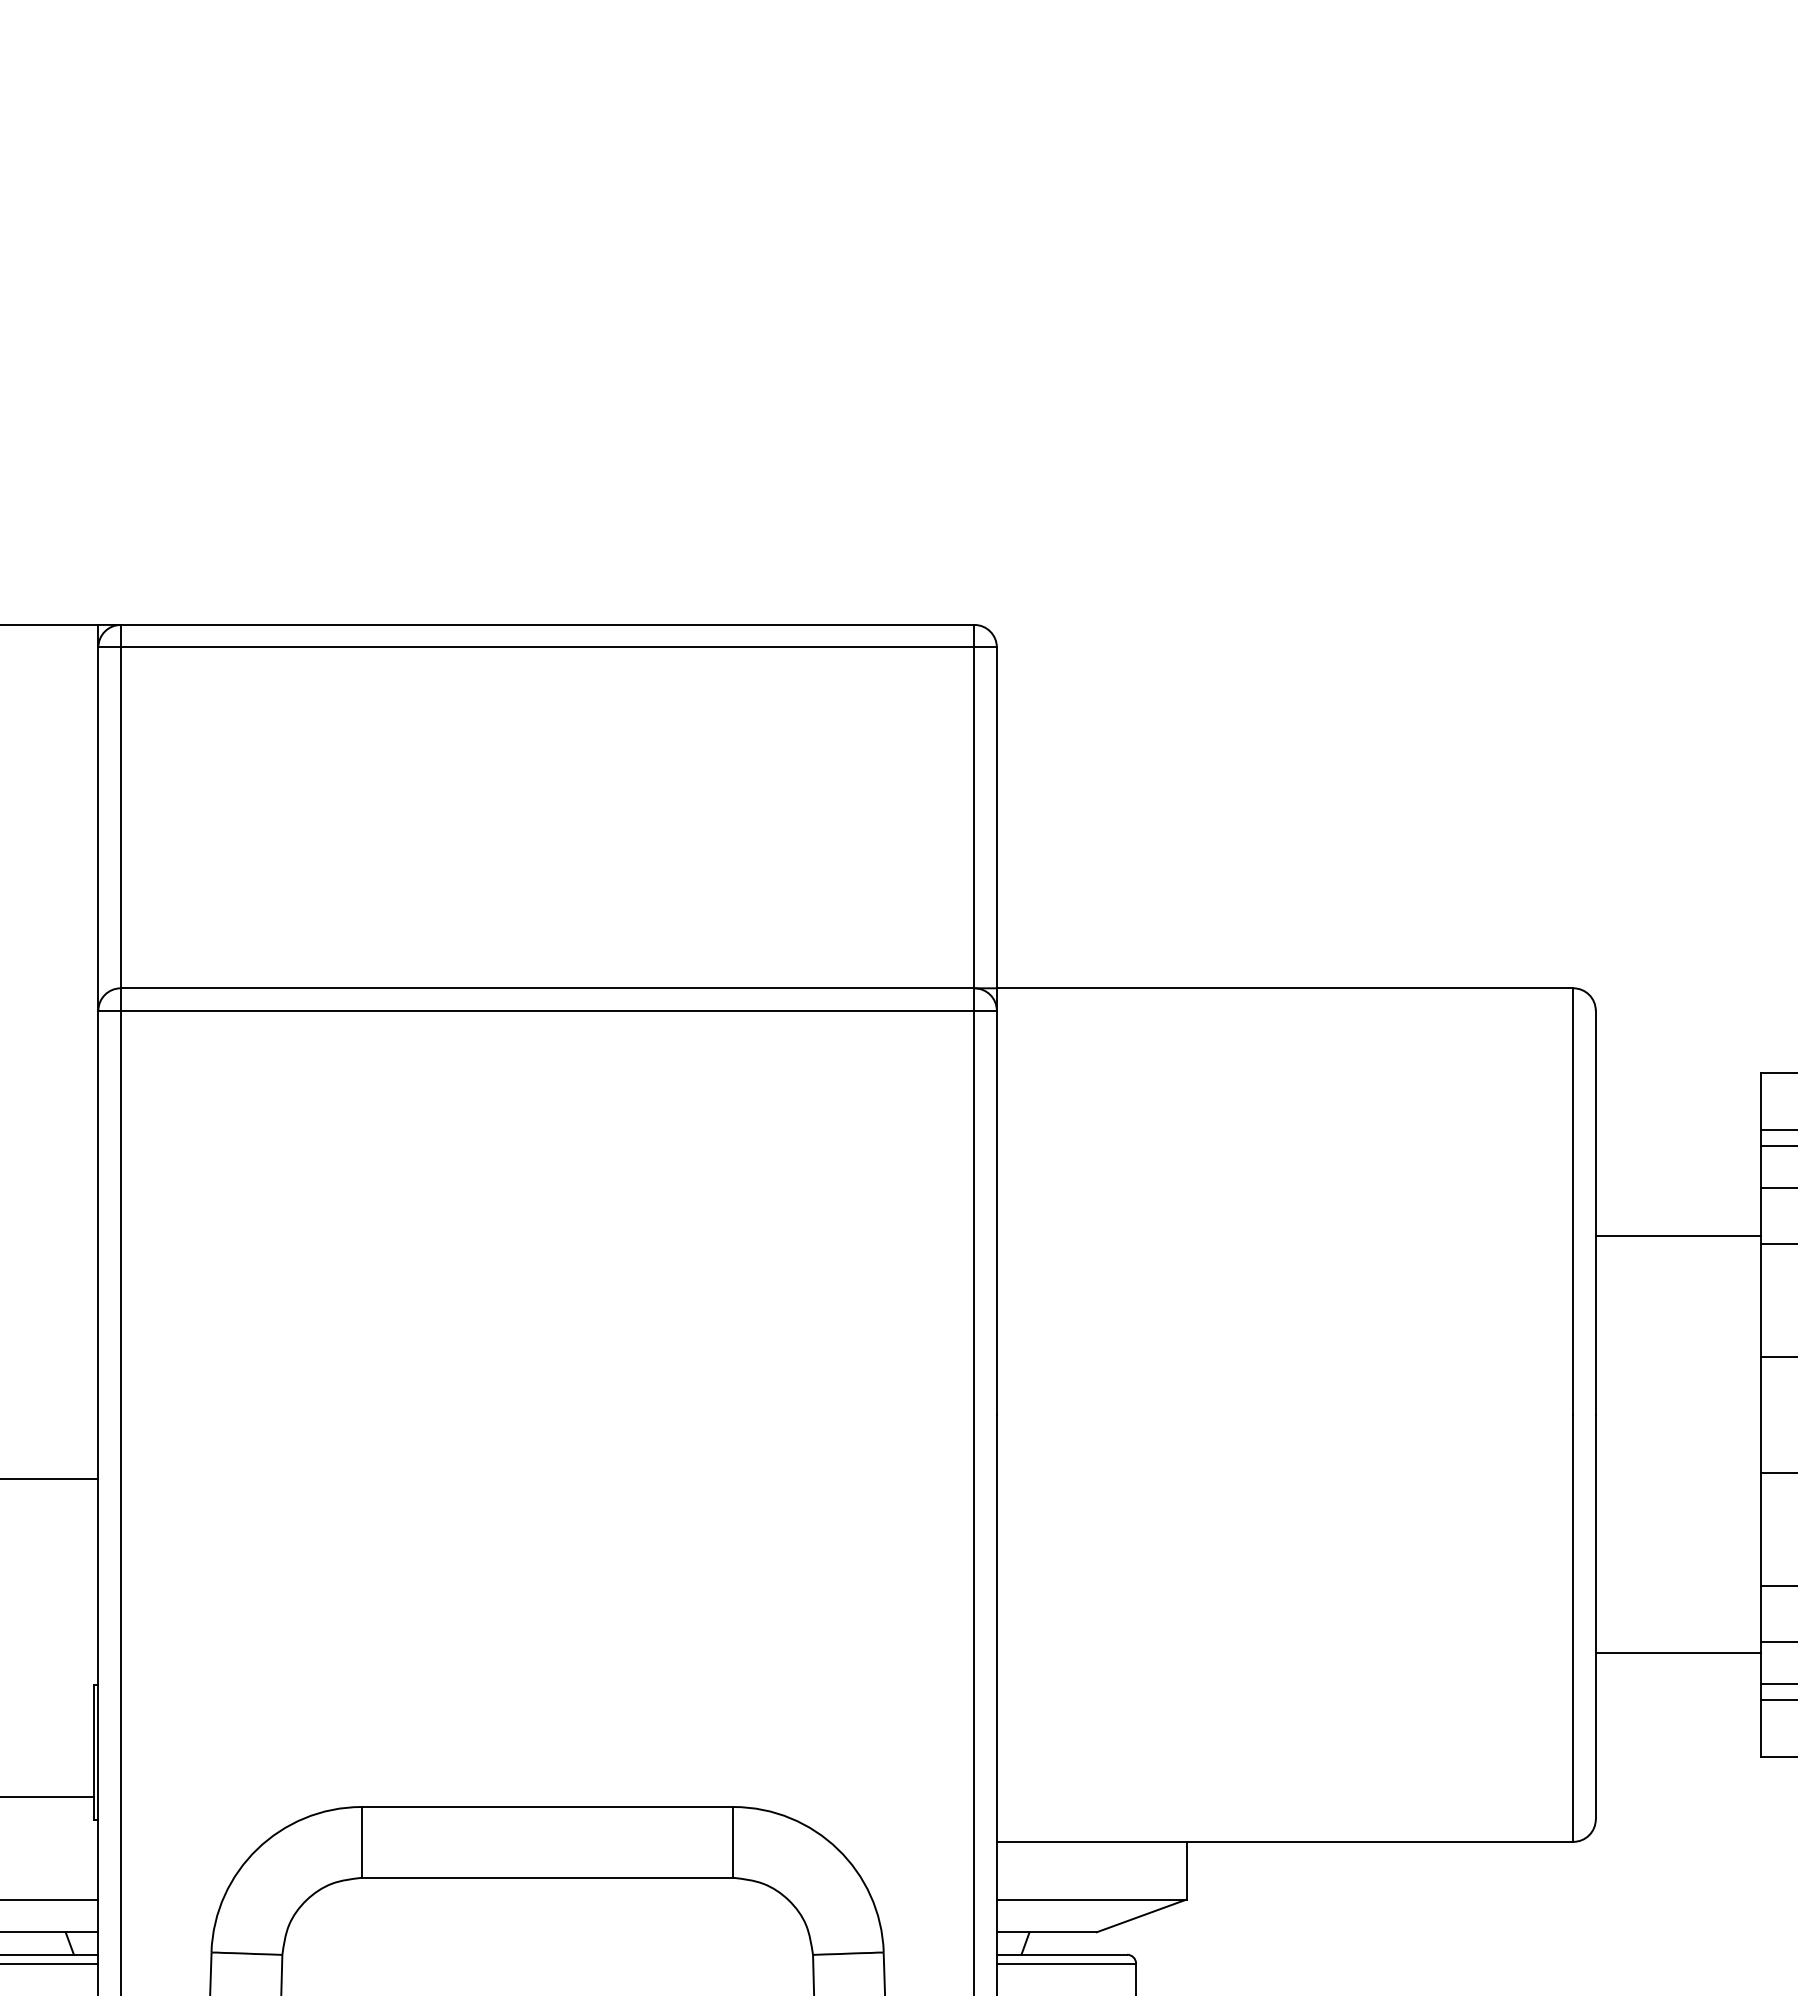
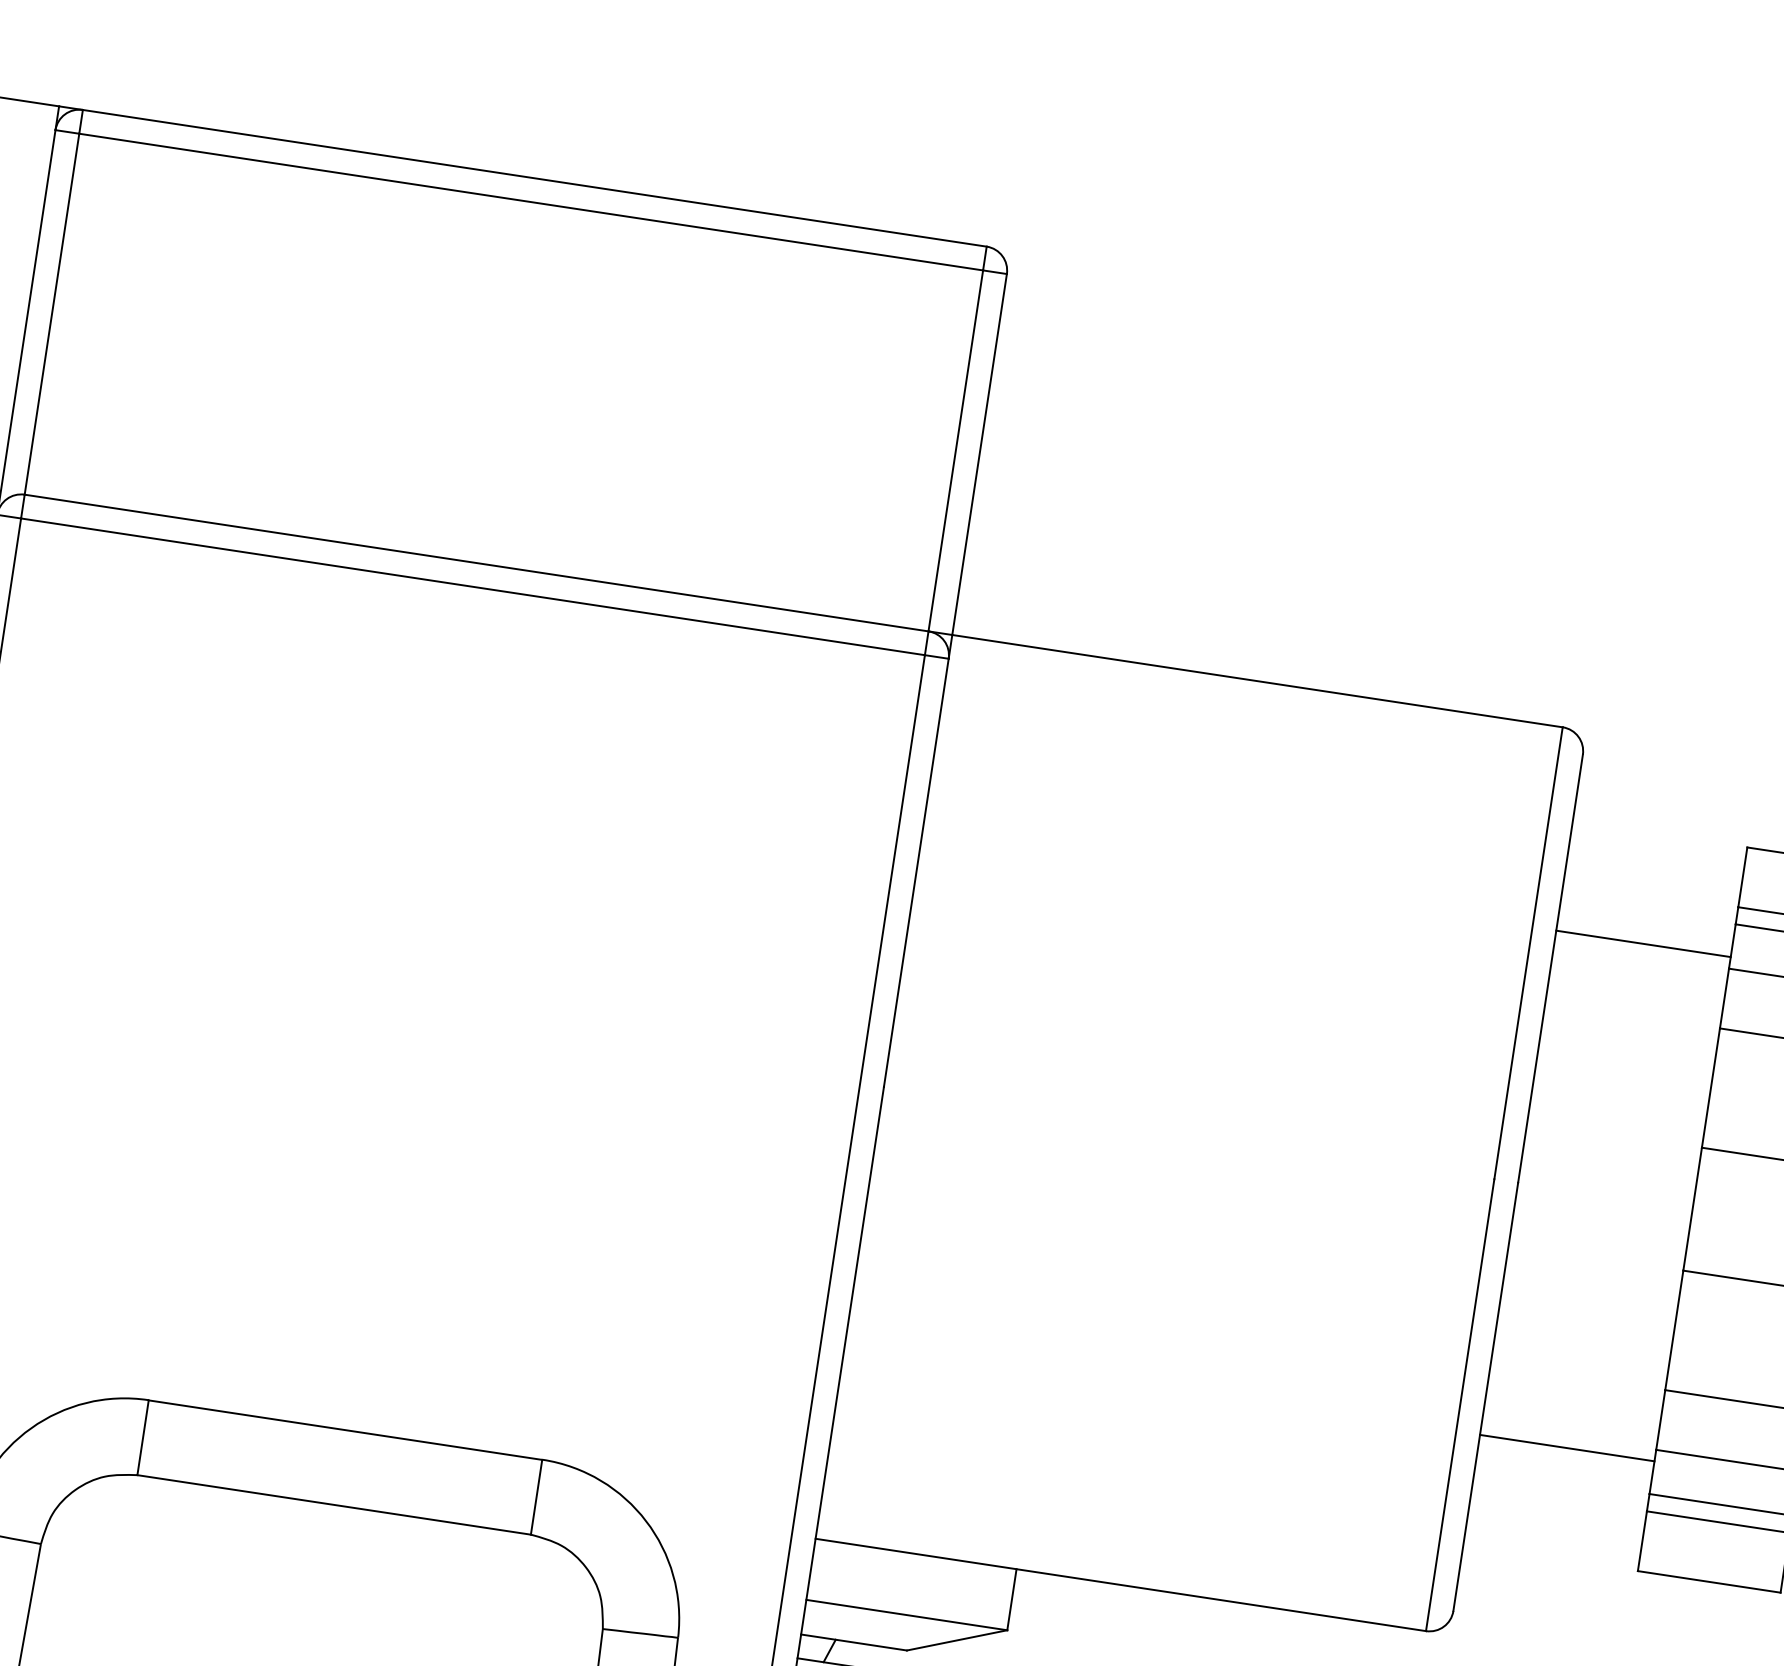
line: (1677, 1235) -> (1642, 943), moved

